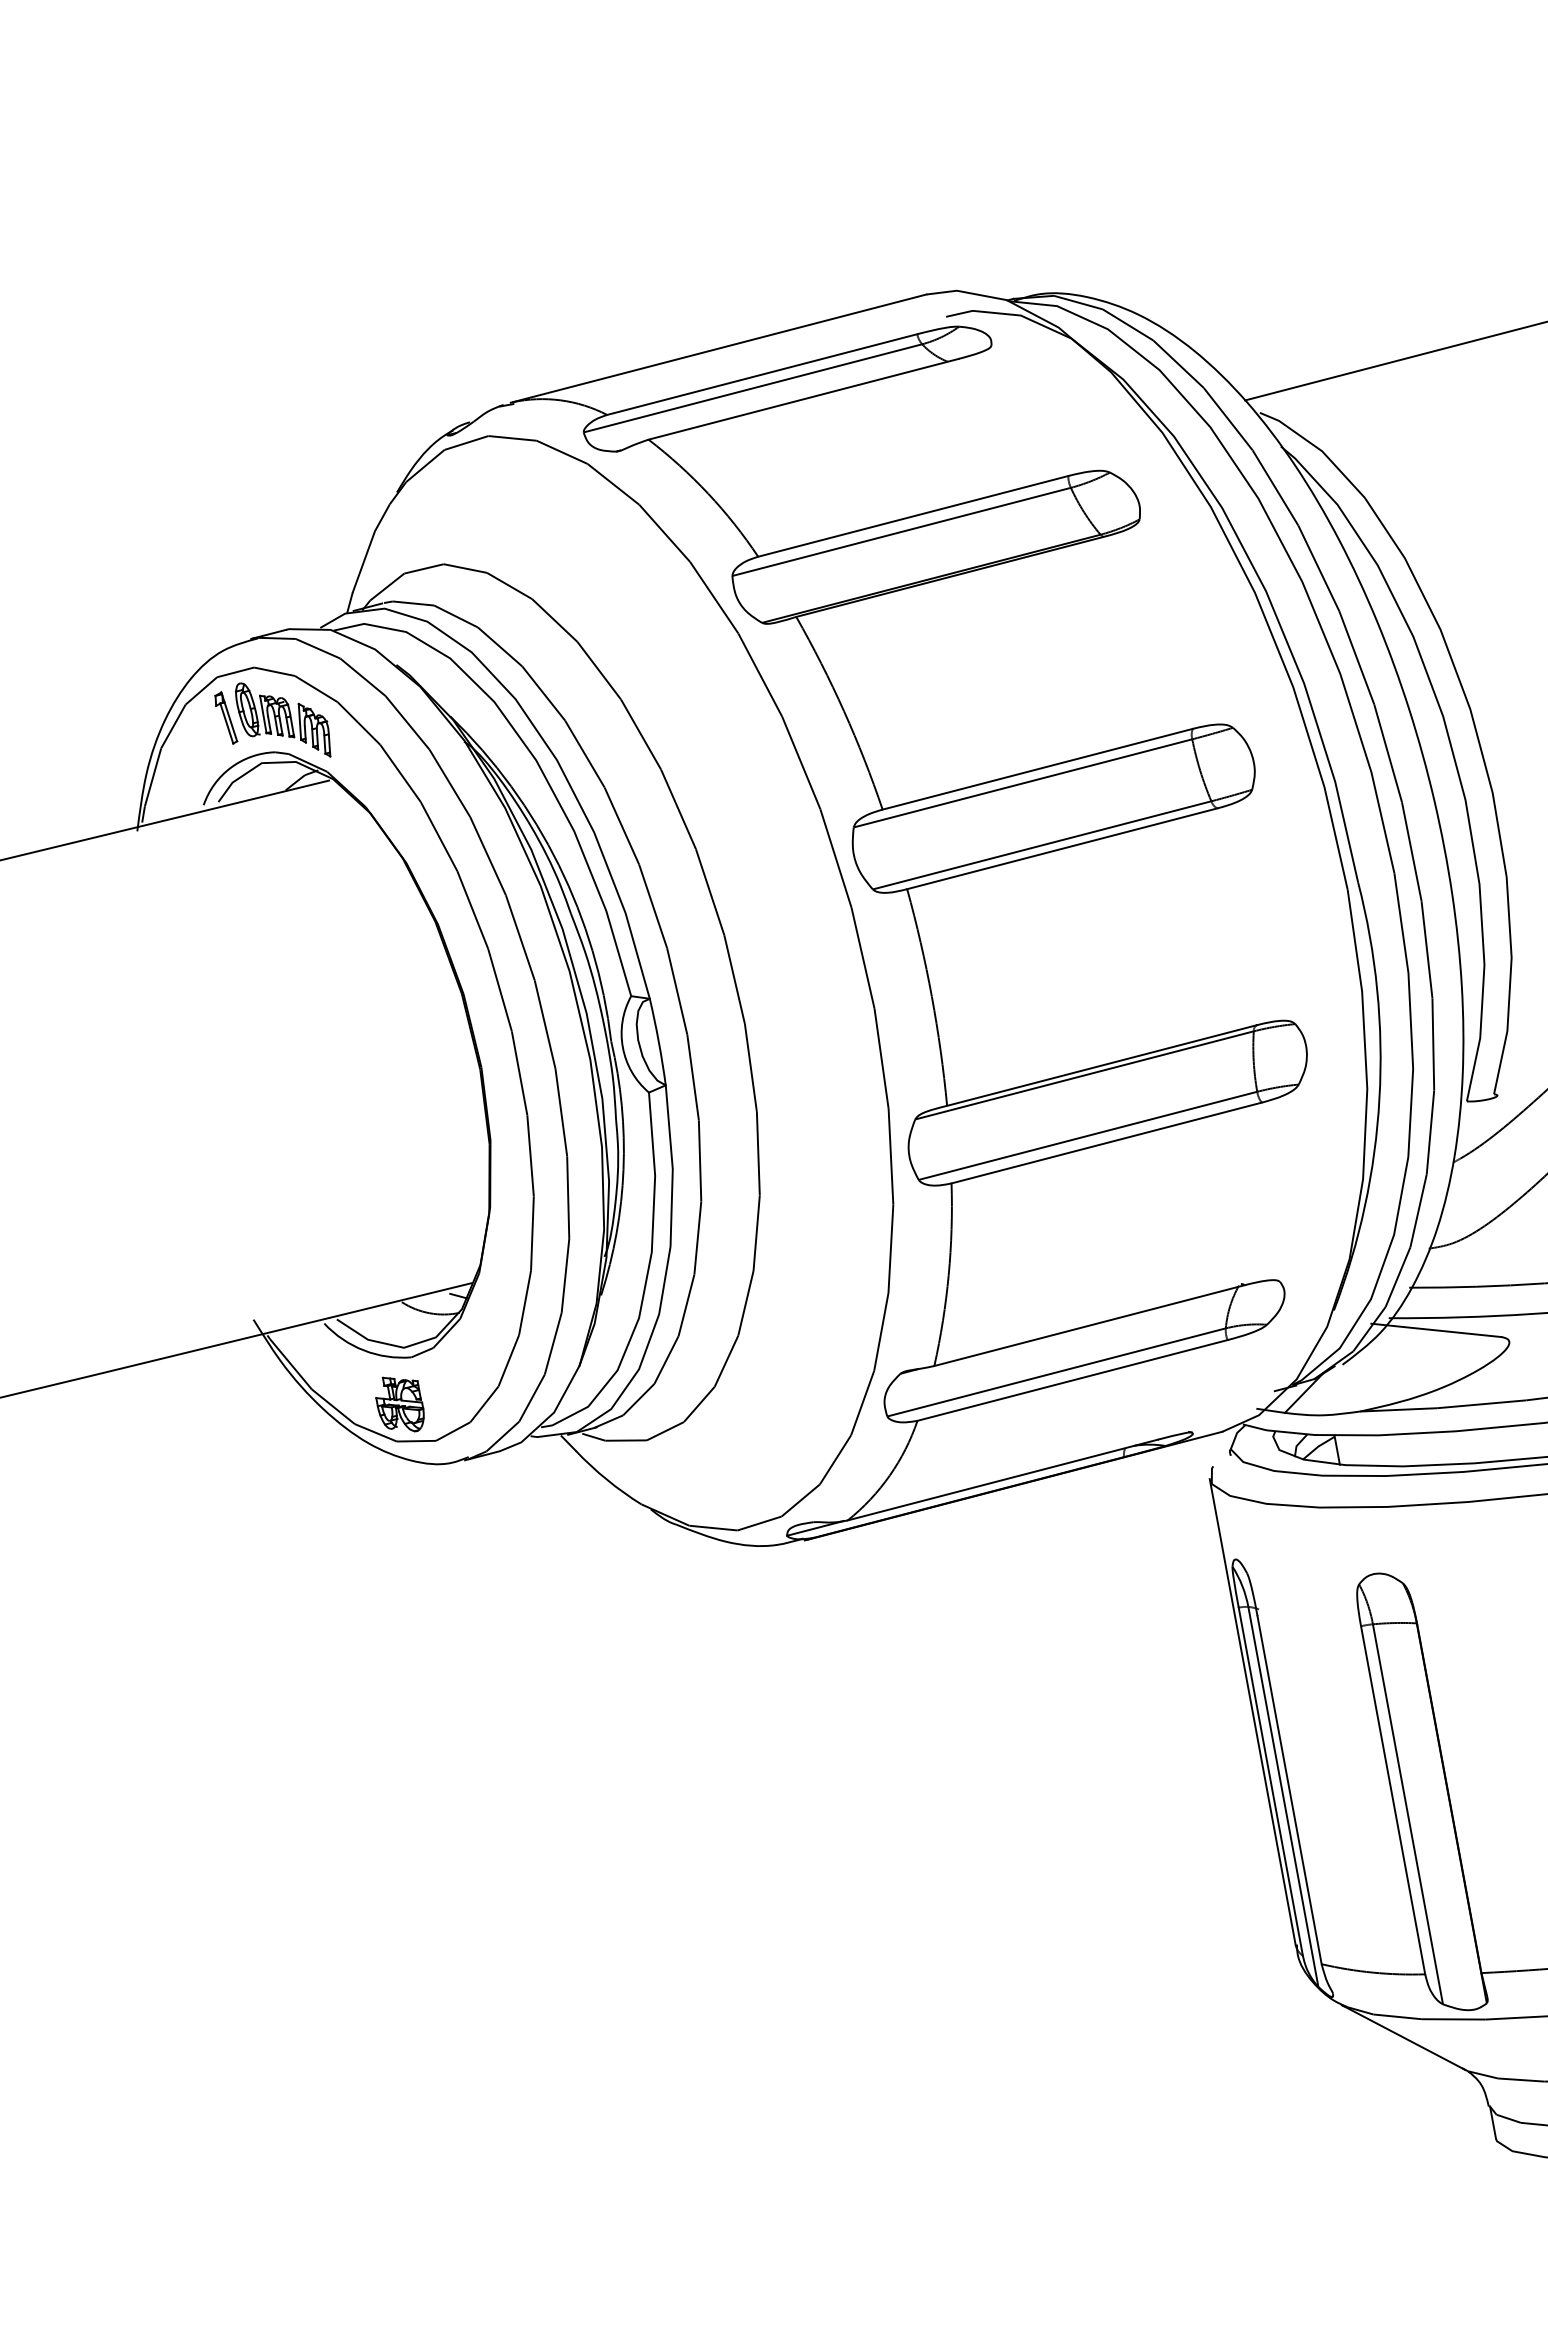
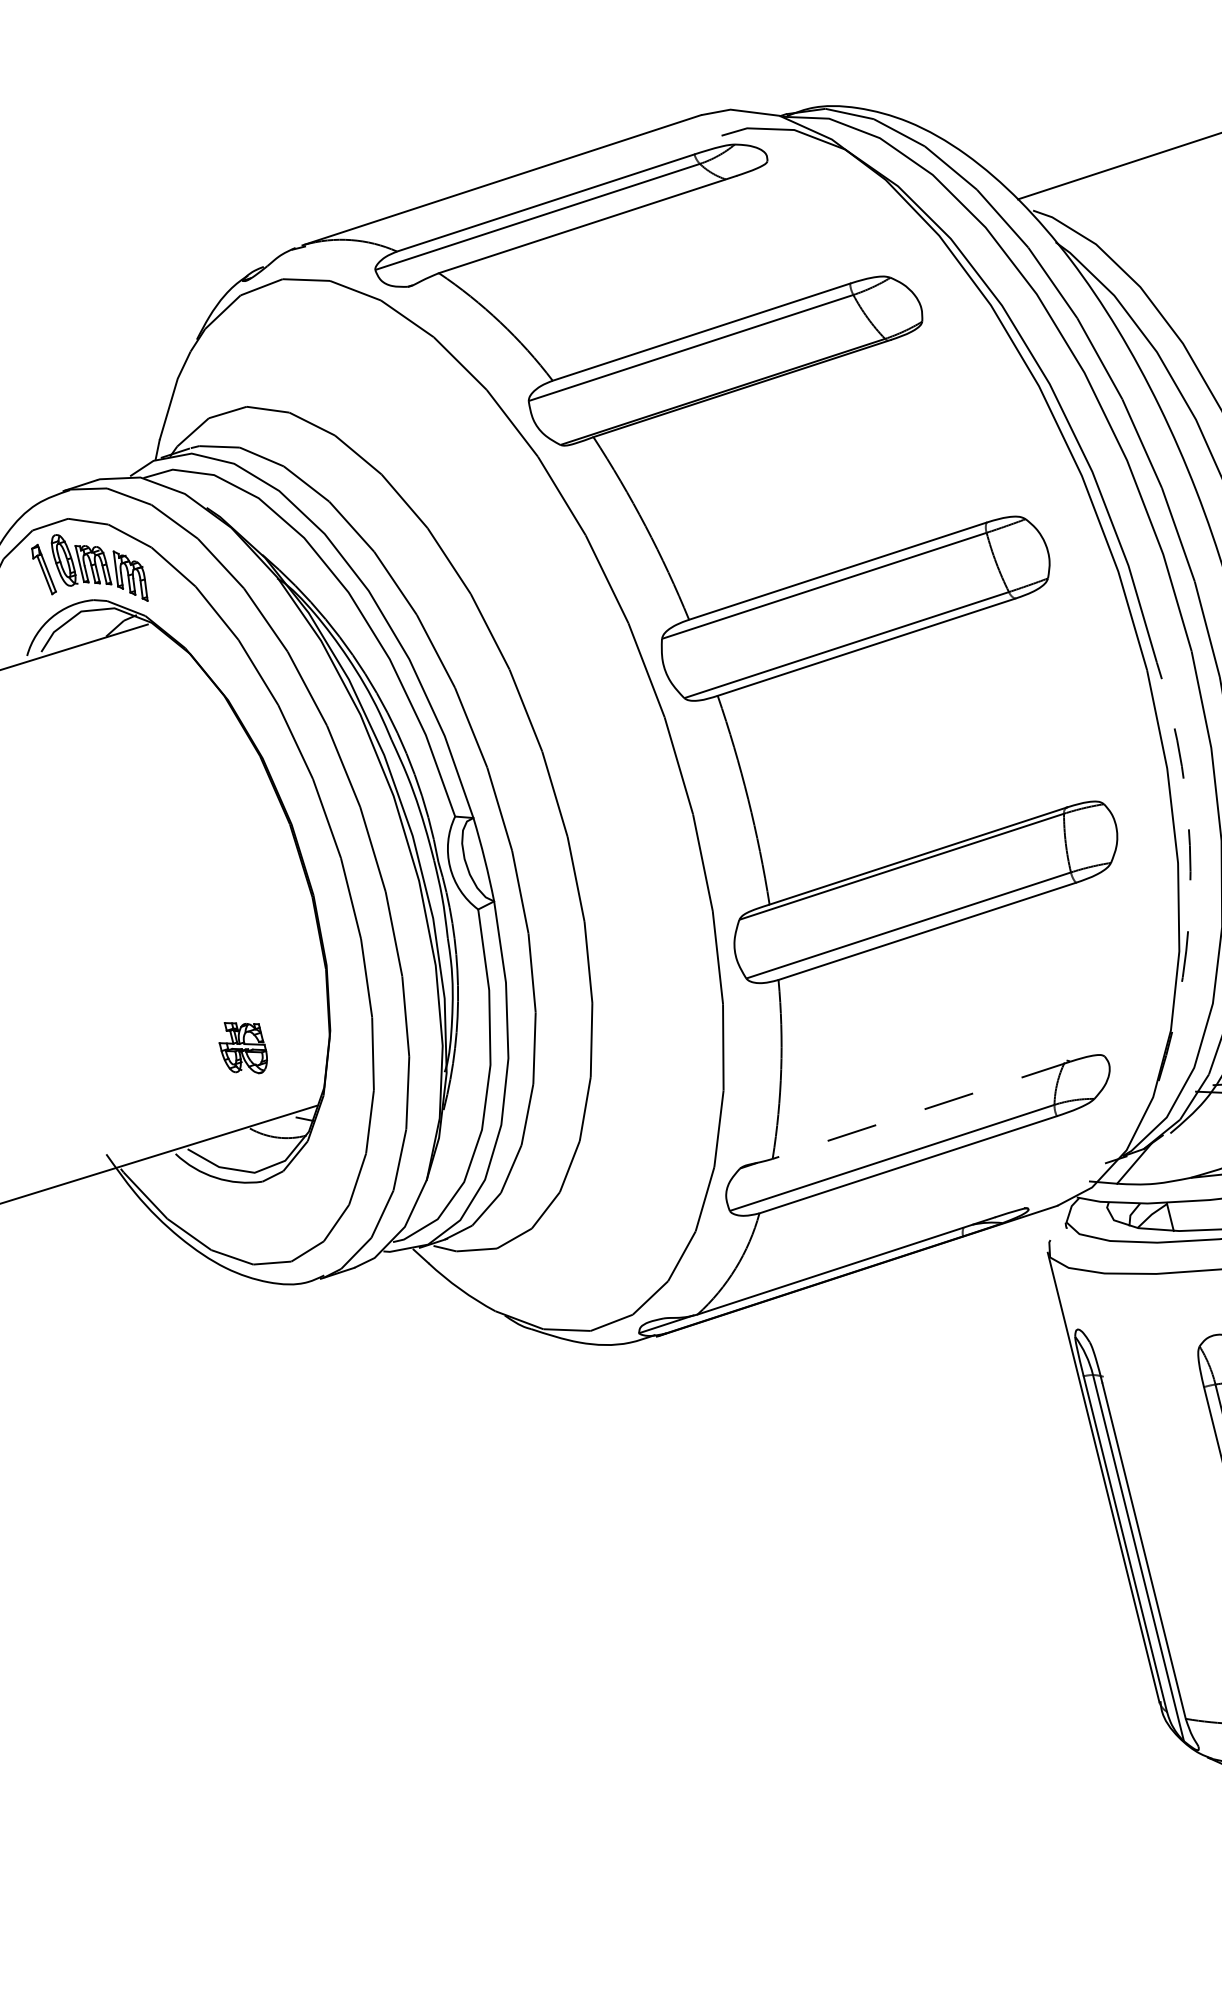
arc: (1379, 1098) -> (1190, 871), solid -> dashed
line: (1088, 1325) -> (920, 1110), solid -> dashed
part: (399, 1404) -> (242, 1048), moved

